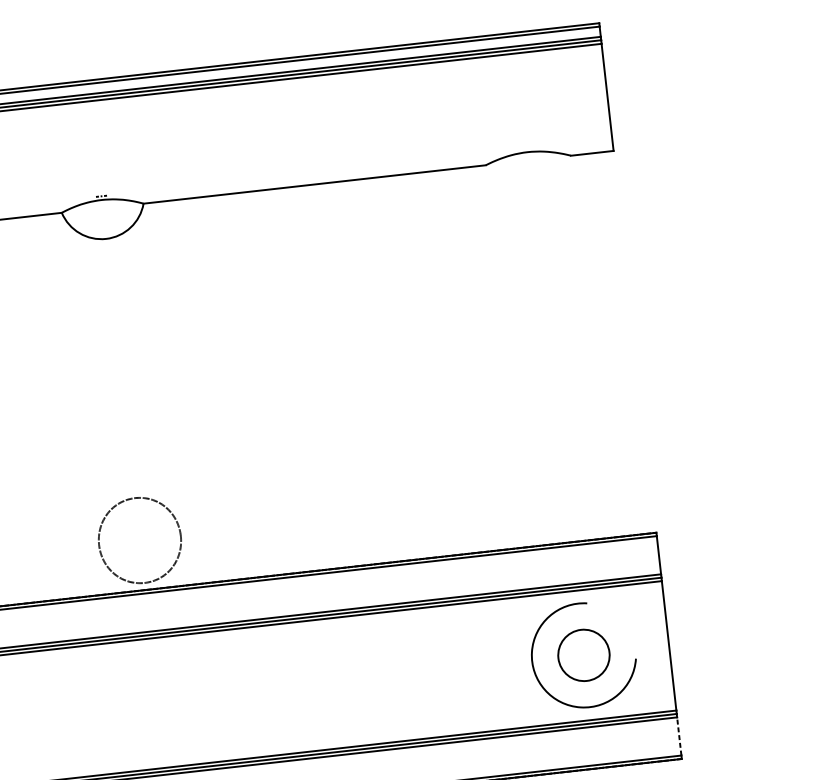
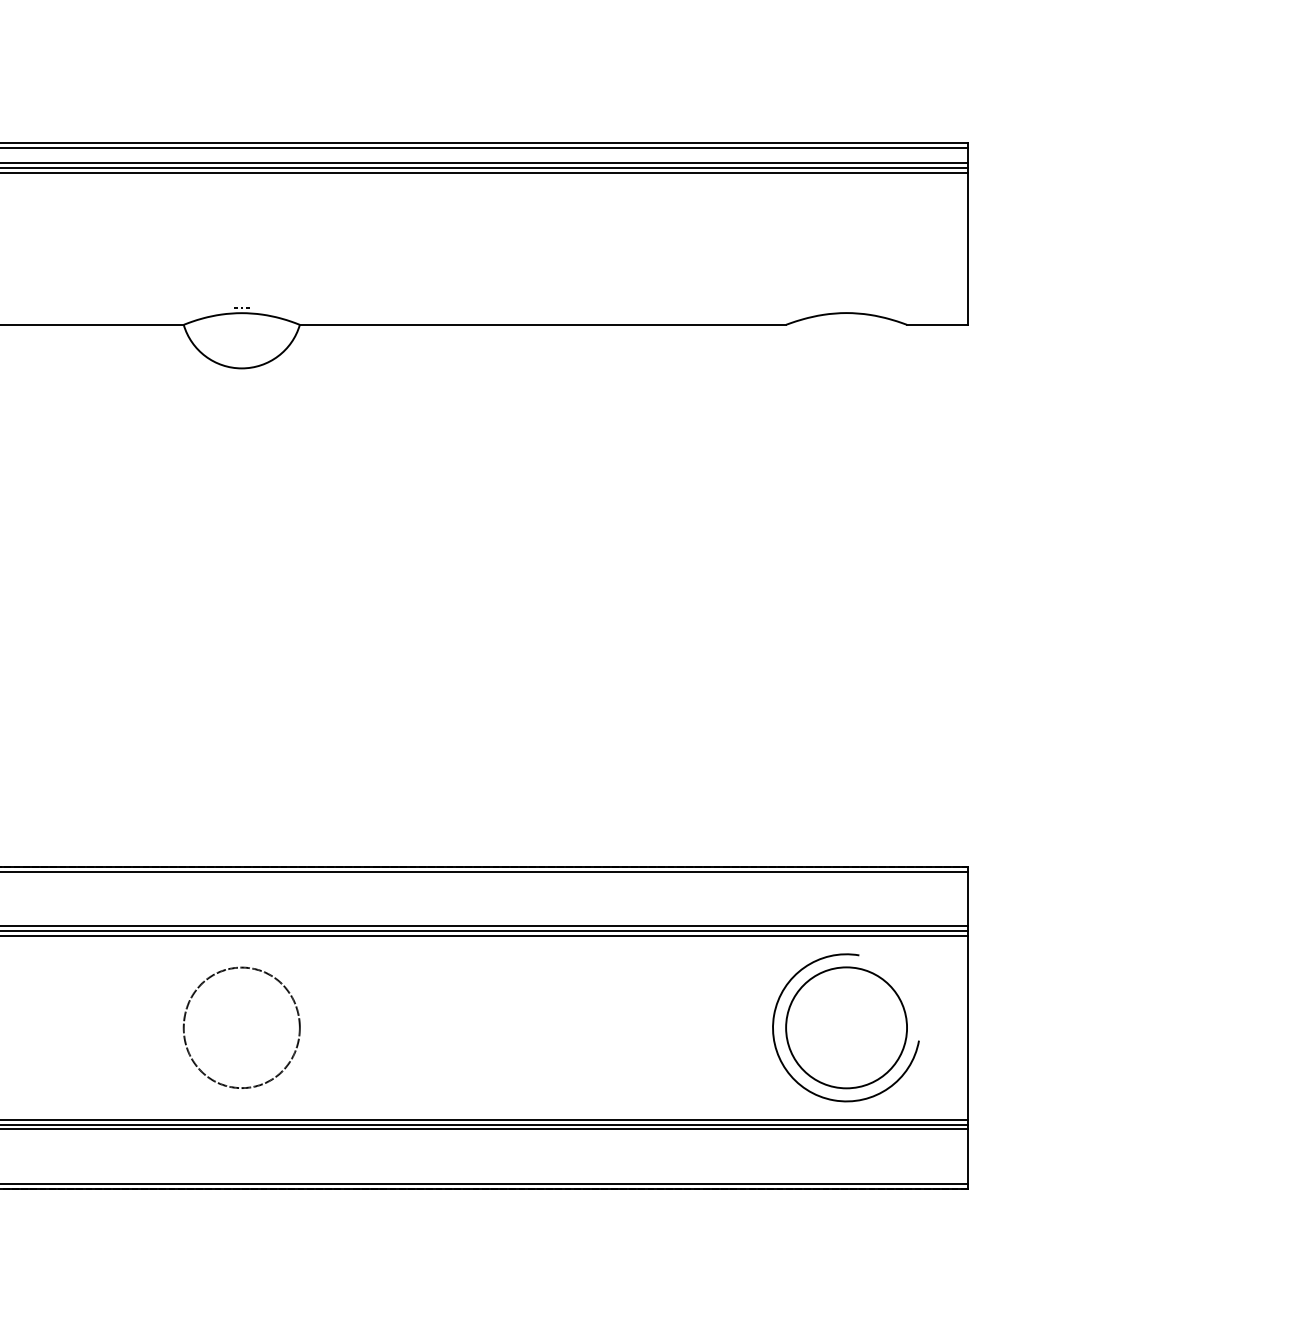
part: (99, 539) -> (185, 1020), moved
circle: (583, 655) -> (846, 1027), size x1.67
line: (679, 736) -> (967, 1156), dashed -> solid

